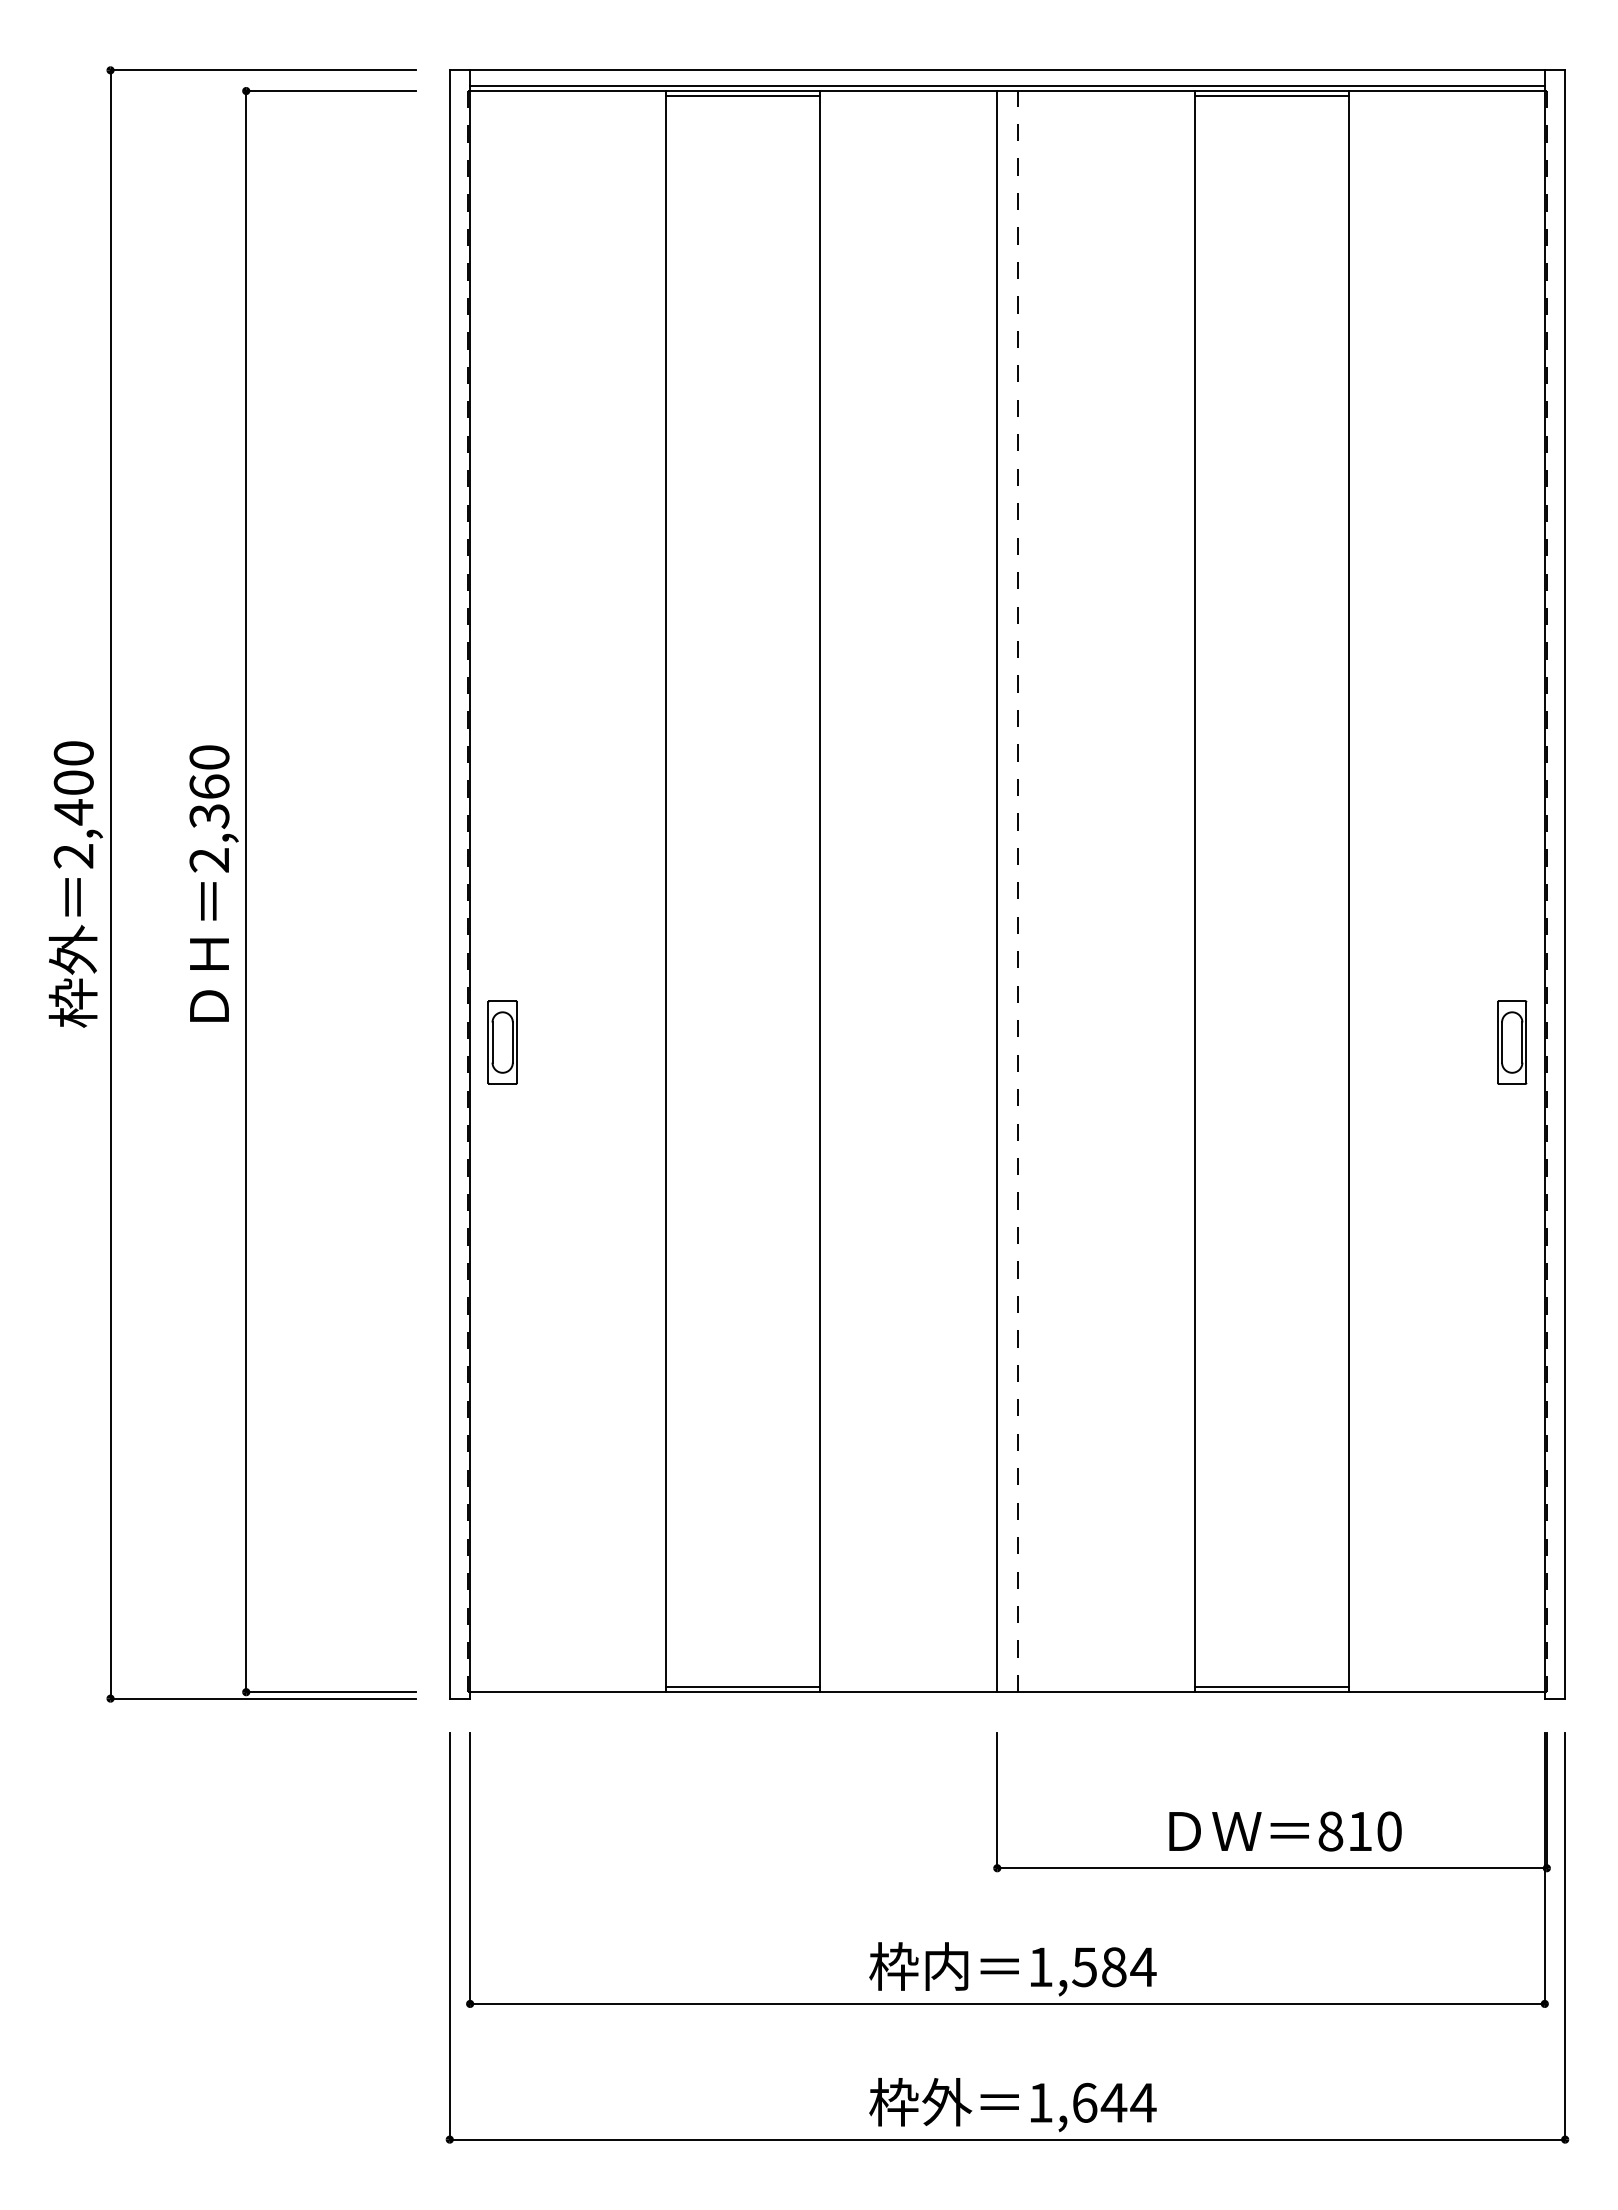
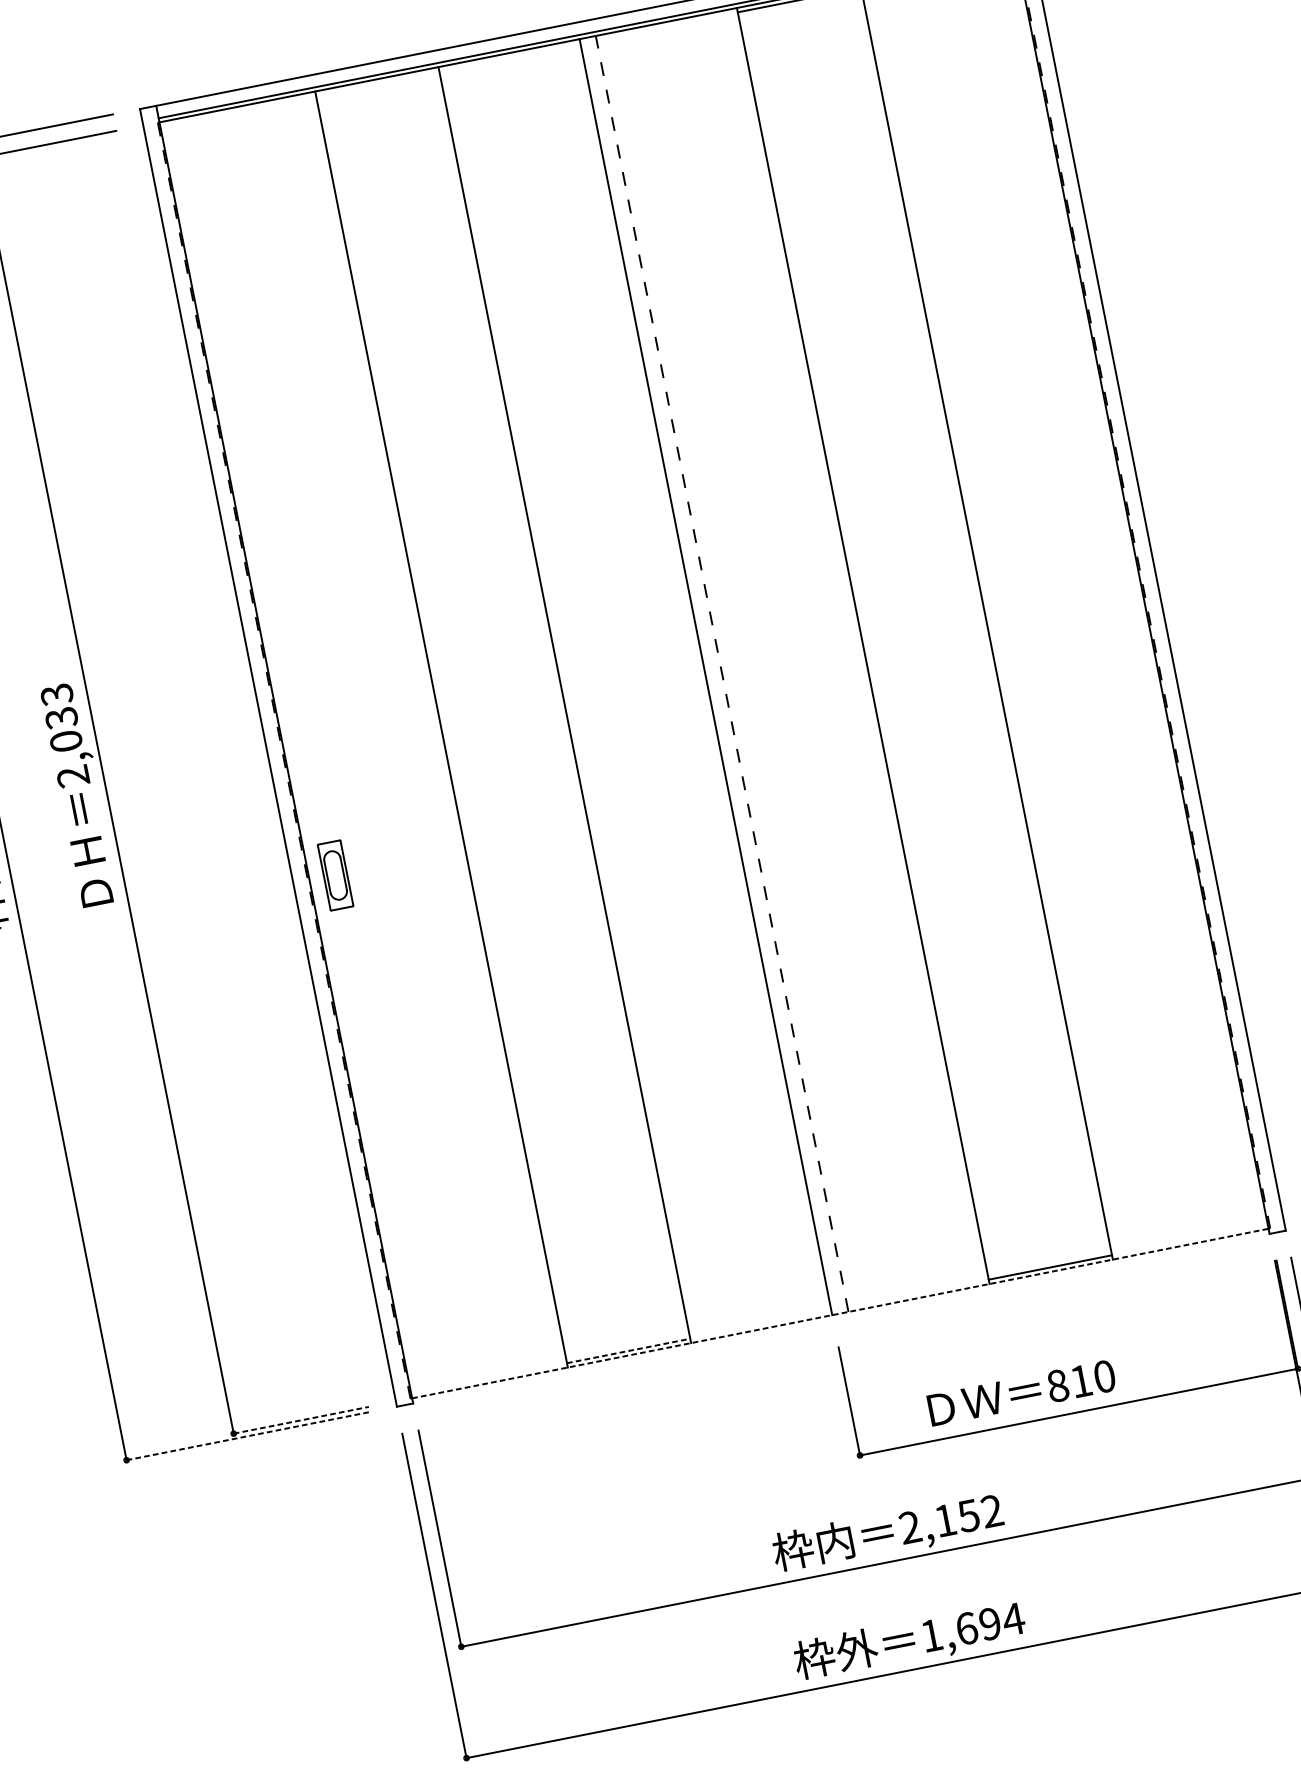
line: (742, 96) -> (377, 83), removed
text: (209, 787) -> (61, 718), 2,360 -> 2,033
part: (1512, 1042) -> (1140, 716), removed
line: (743, 1686) -> (629, 1350), solid -> dashed
line: (331, 1692) -> (301, 1420), solid -> dashed
line: (1007, 1692) -> (840, 1313), solid -> dashed
line: (263, 1698) -> (248, 1435), solid -> dashed
text: (1285, 1831) -> (1021, 1393), moved
text: (1092, 1967) -> (951, 1519), 1,584 -> 2,152
text: (1113, 2102) -> (989, 1623), 1,644 -> 1,694

